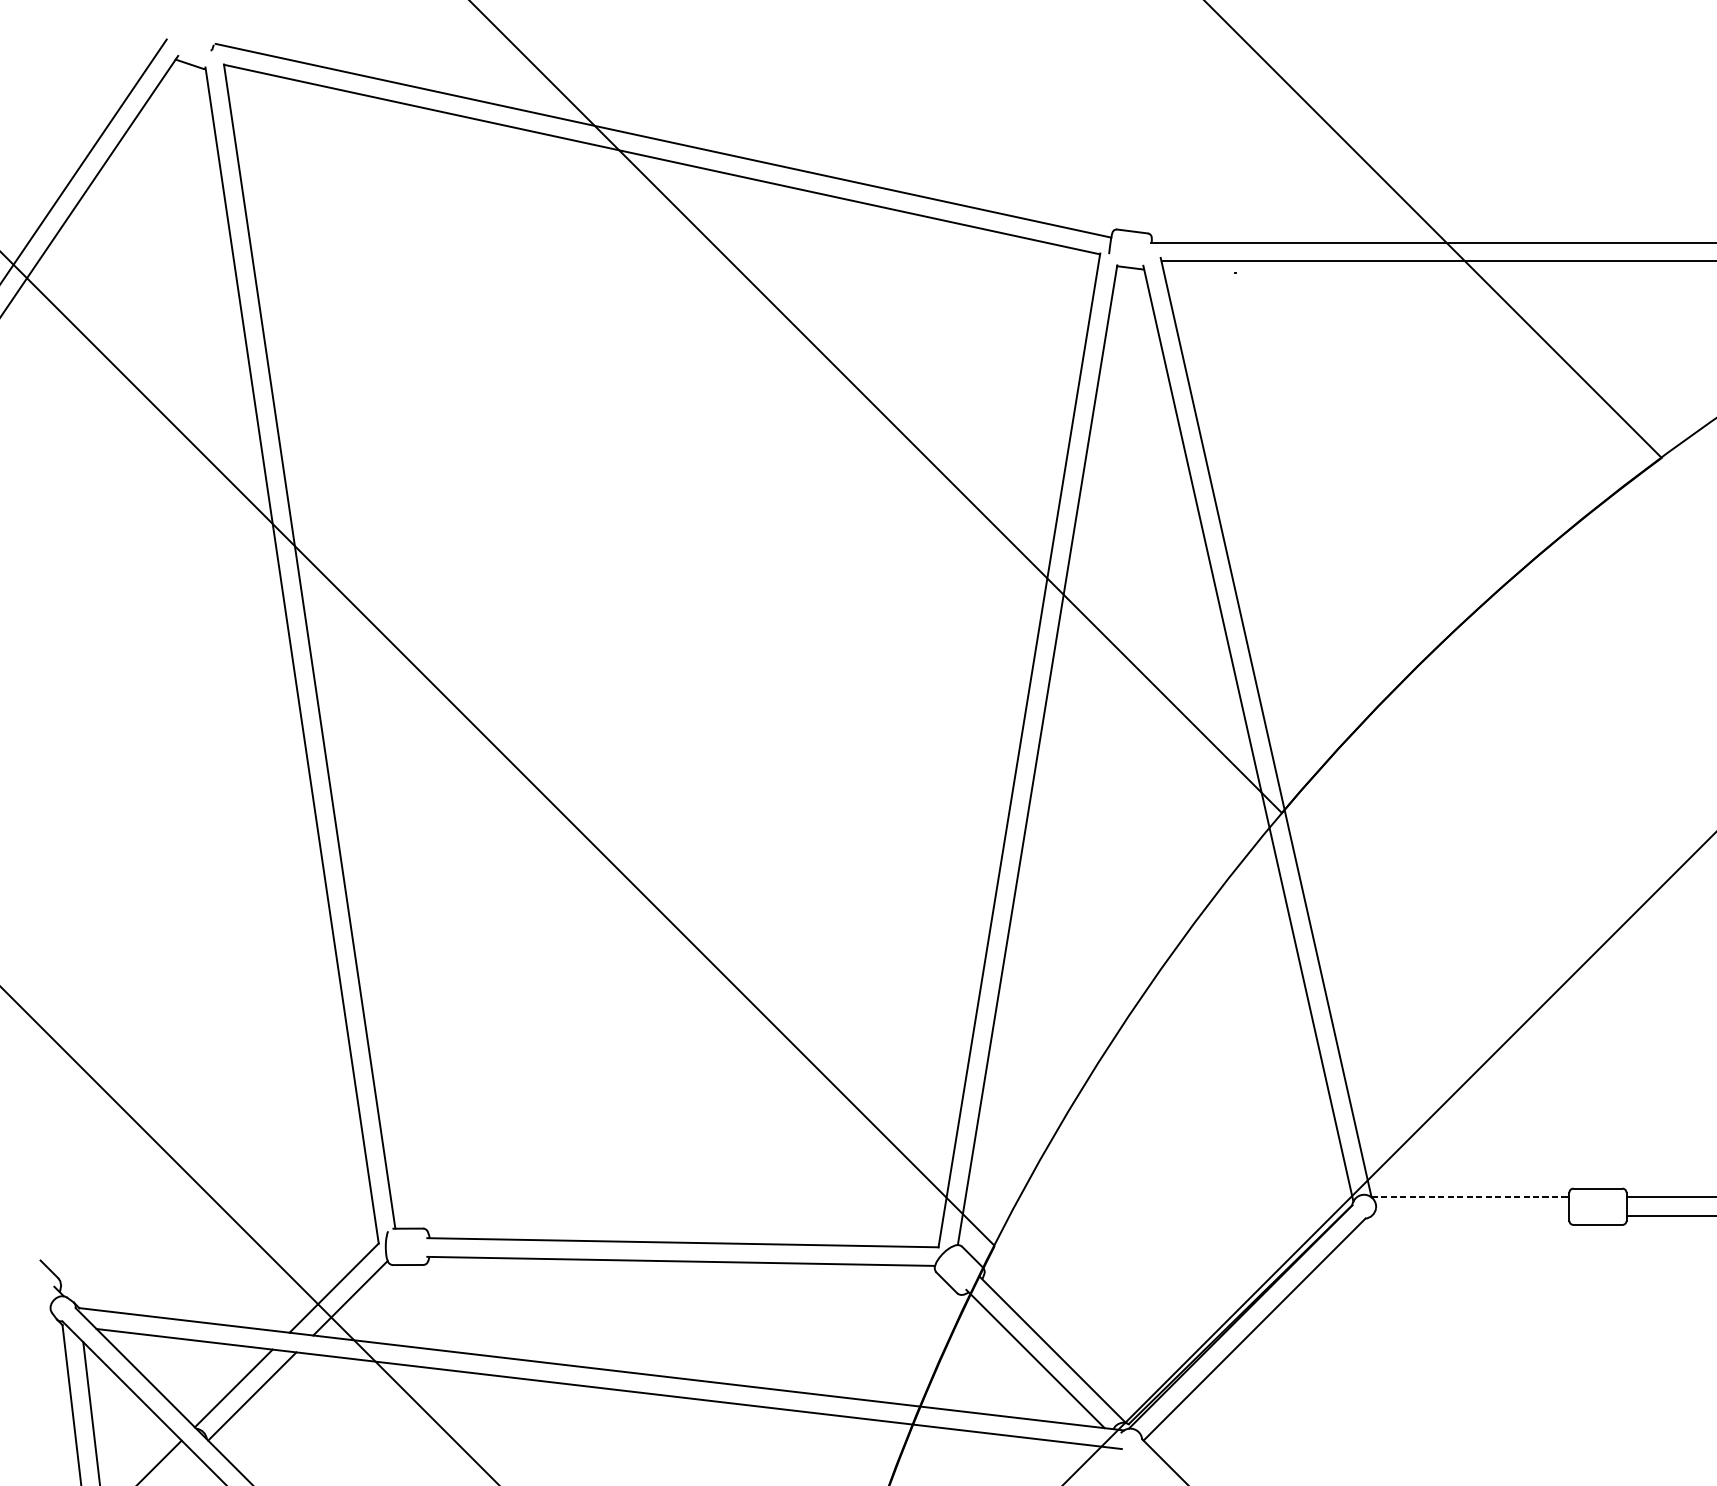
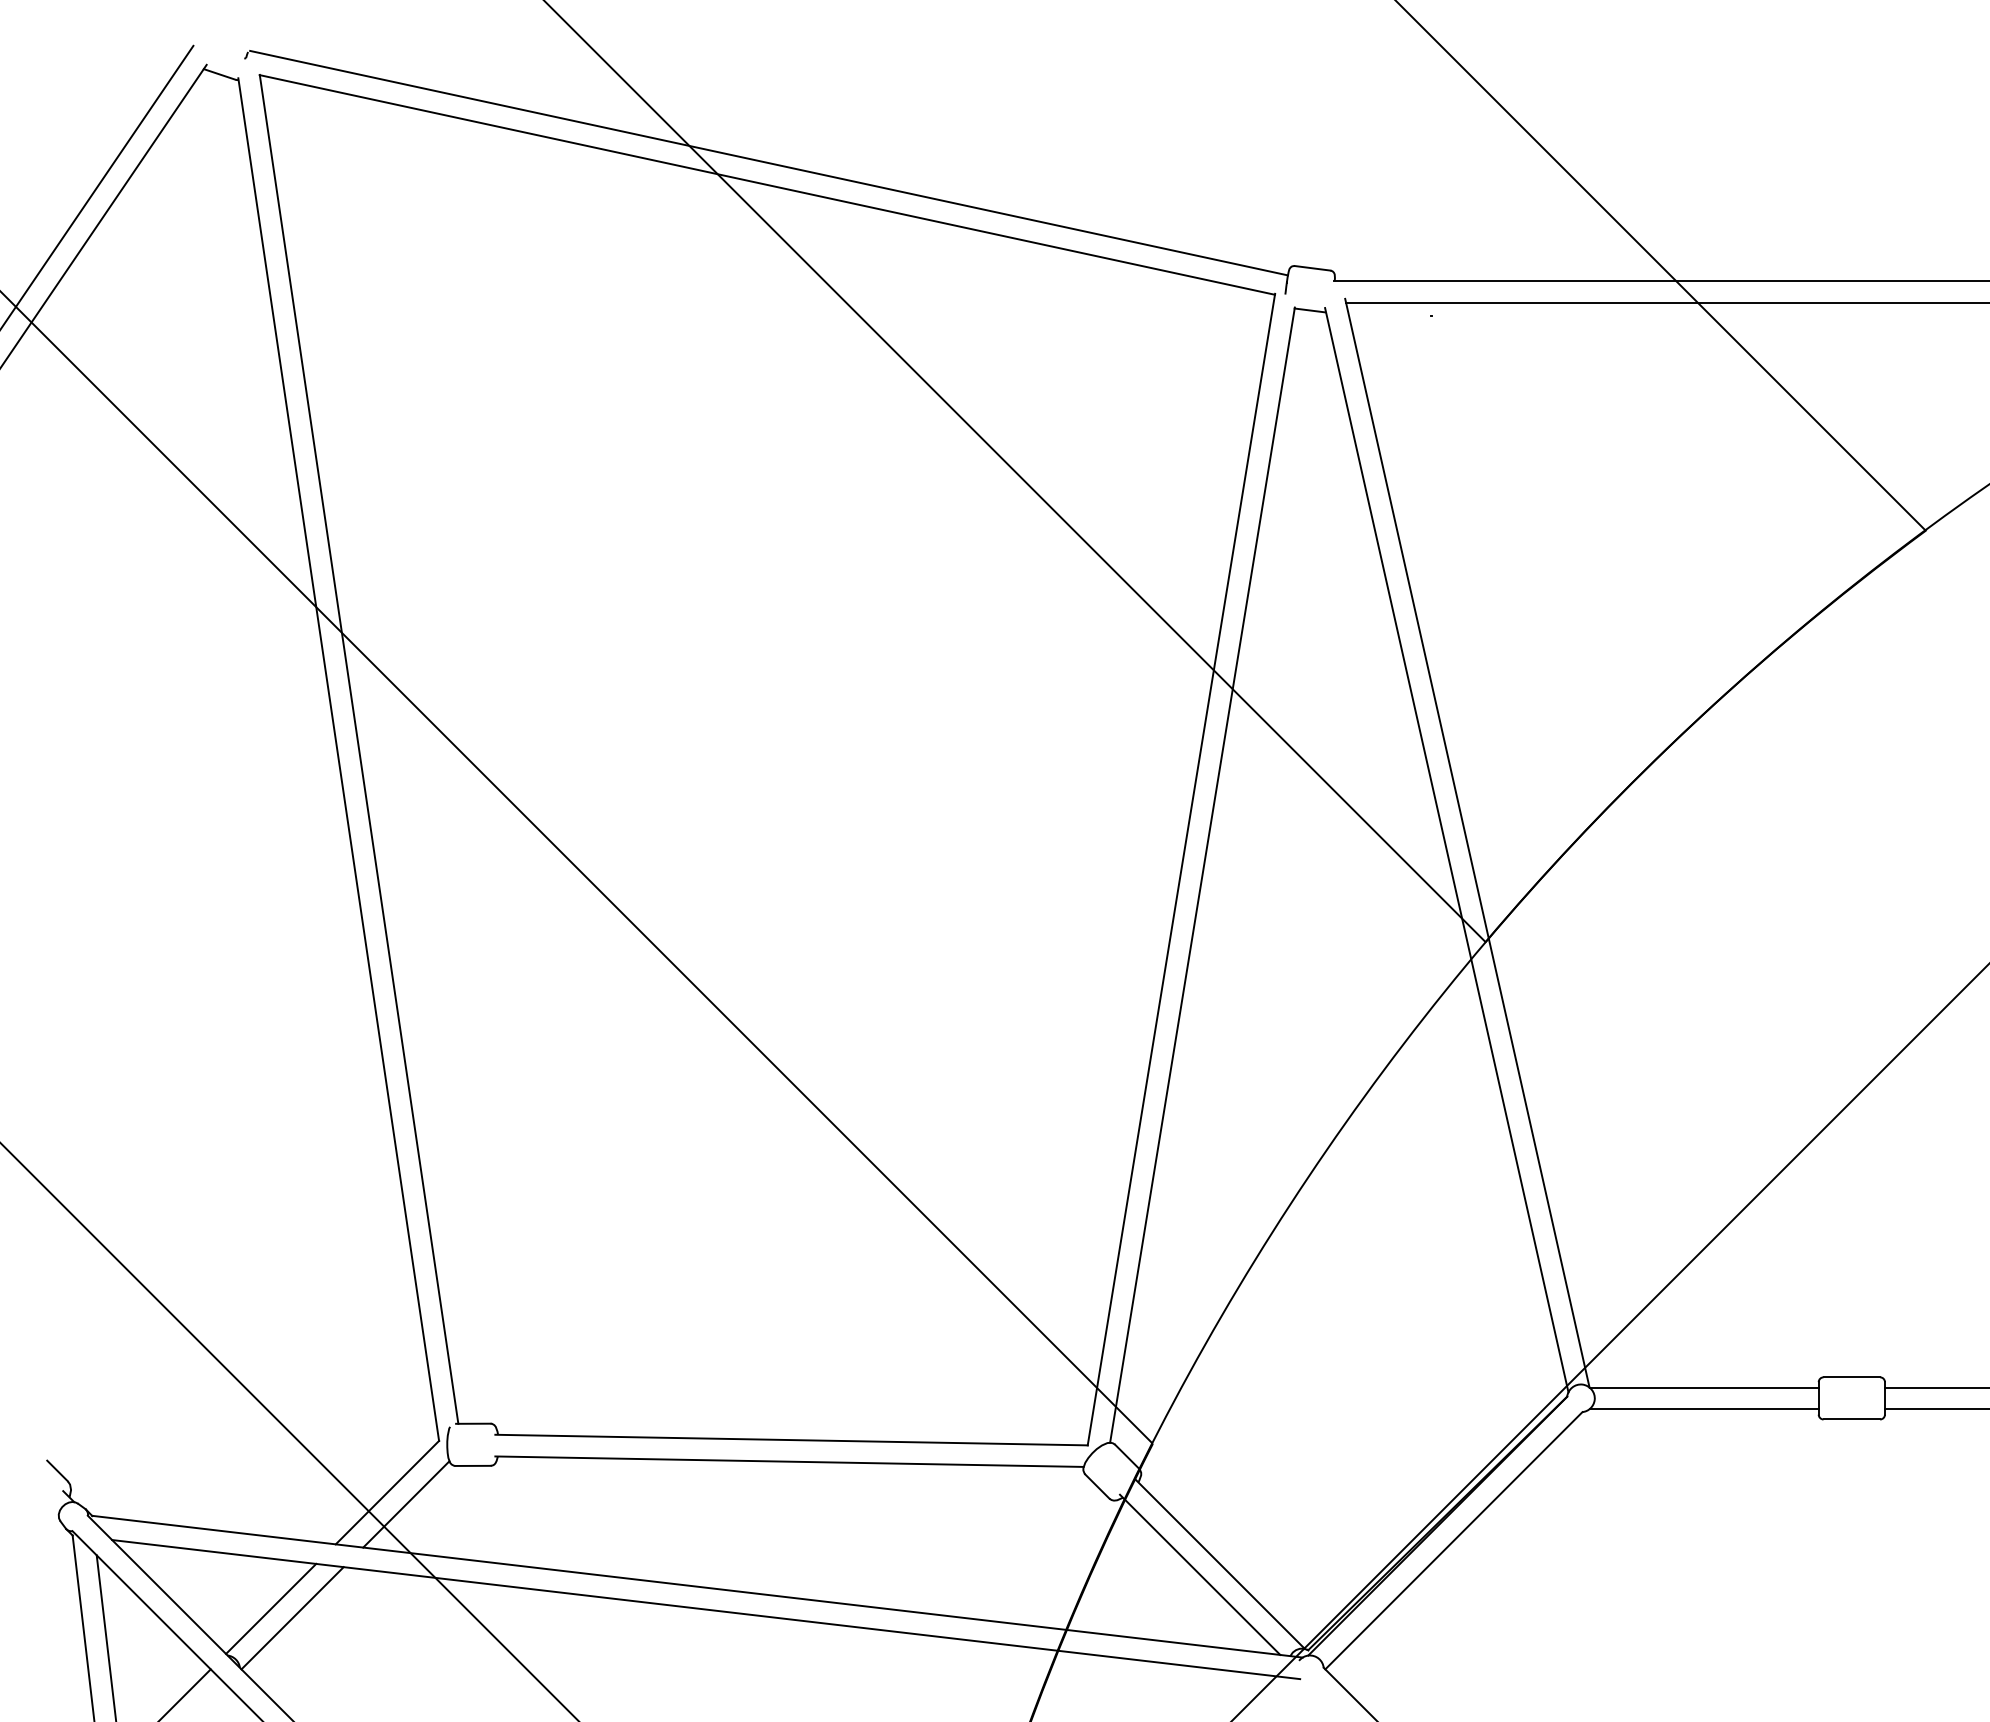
line: (1470, 1197) -> (1704, 1387), dashed -> solid
line: (1469, 1216) -> (1703, 1409), added

